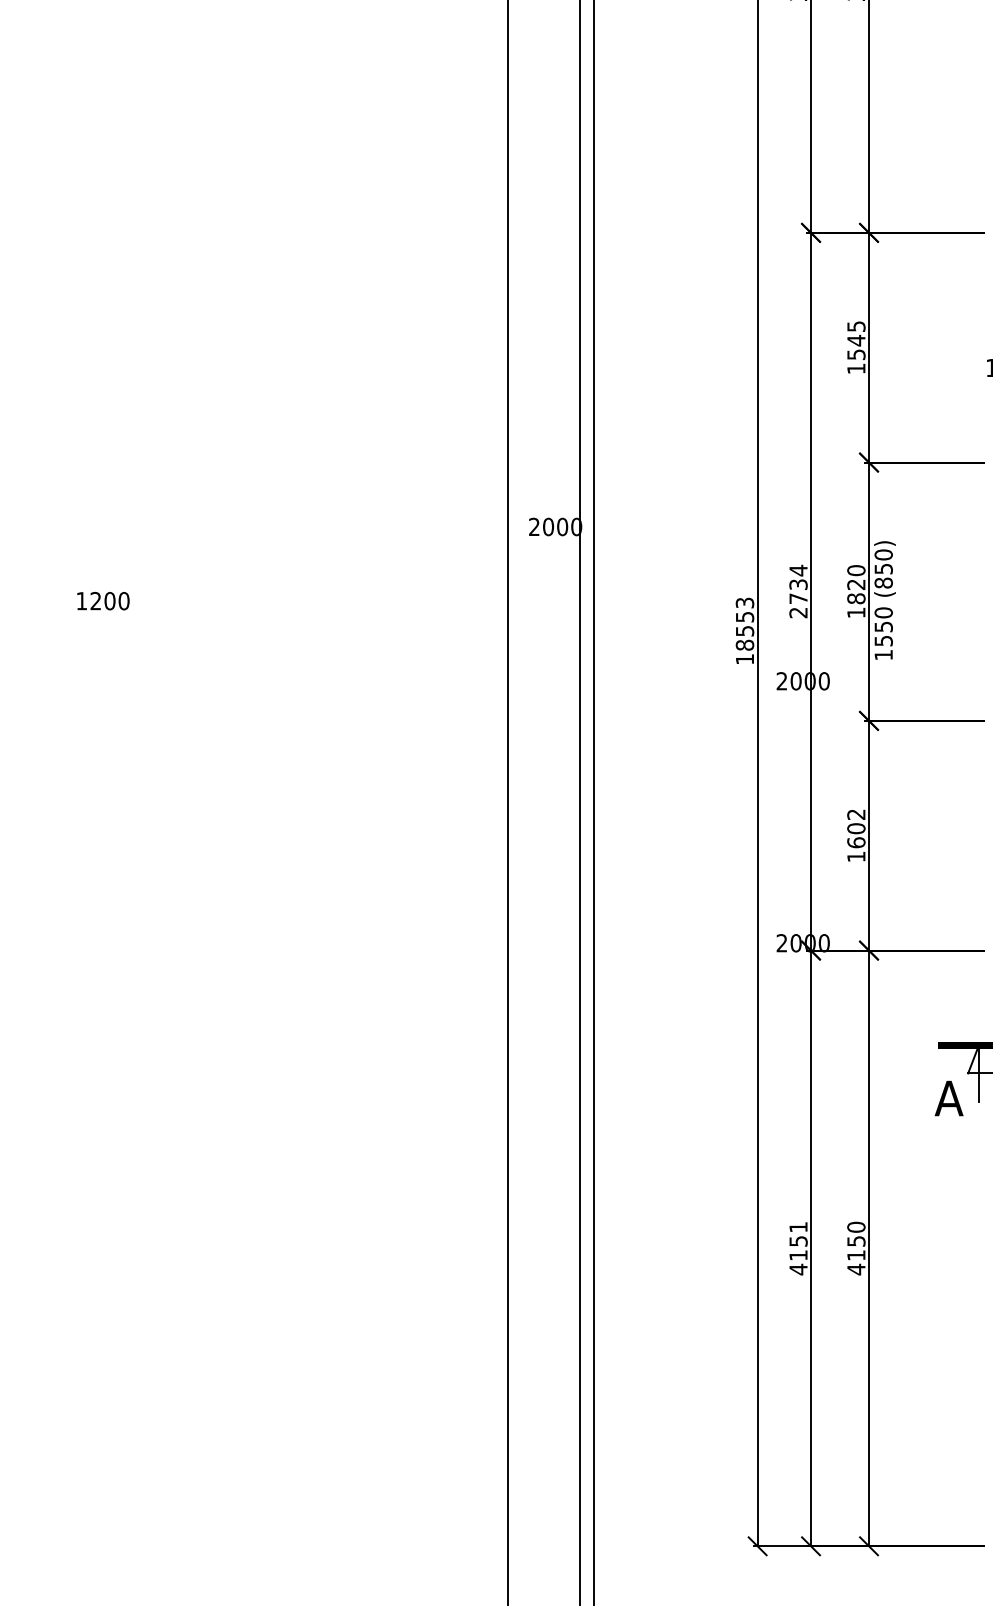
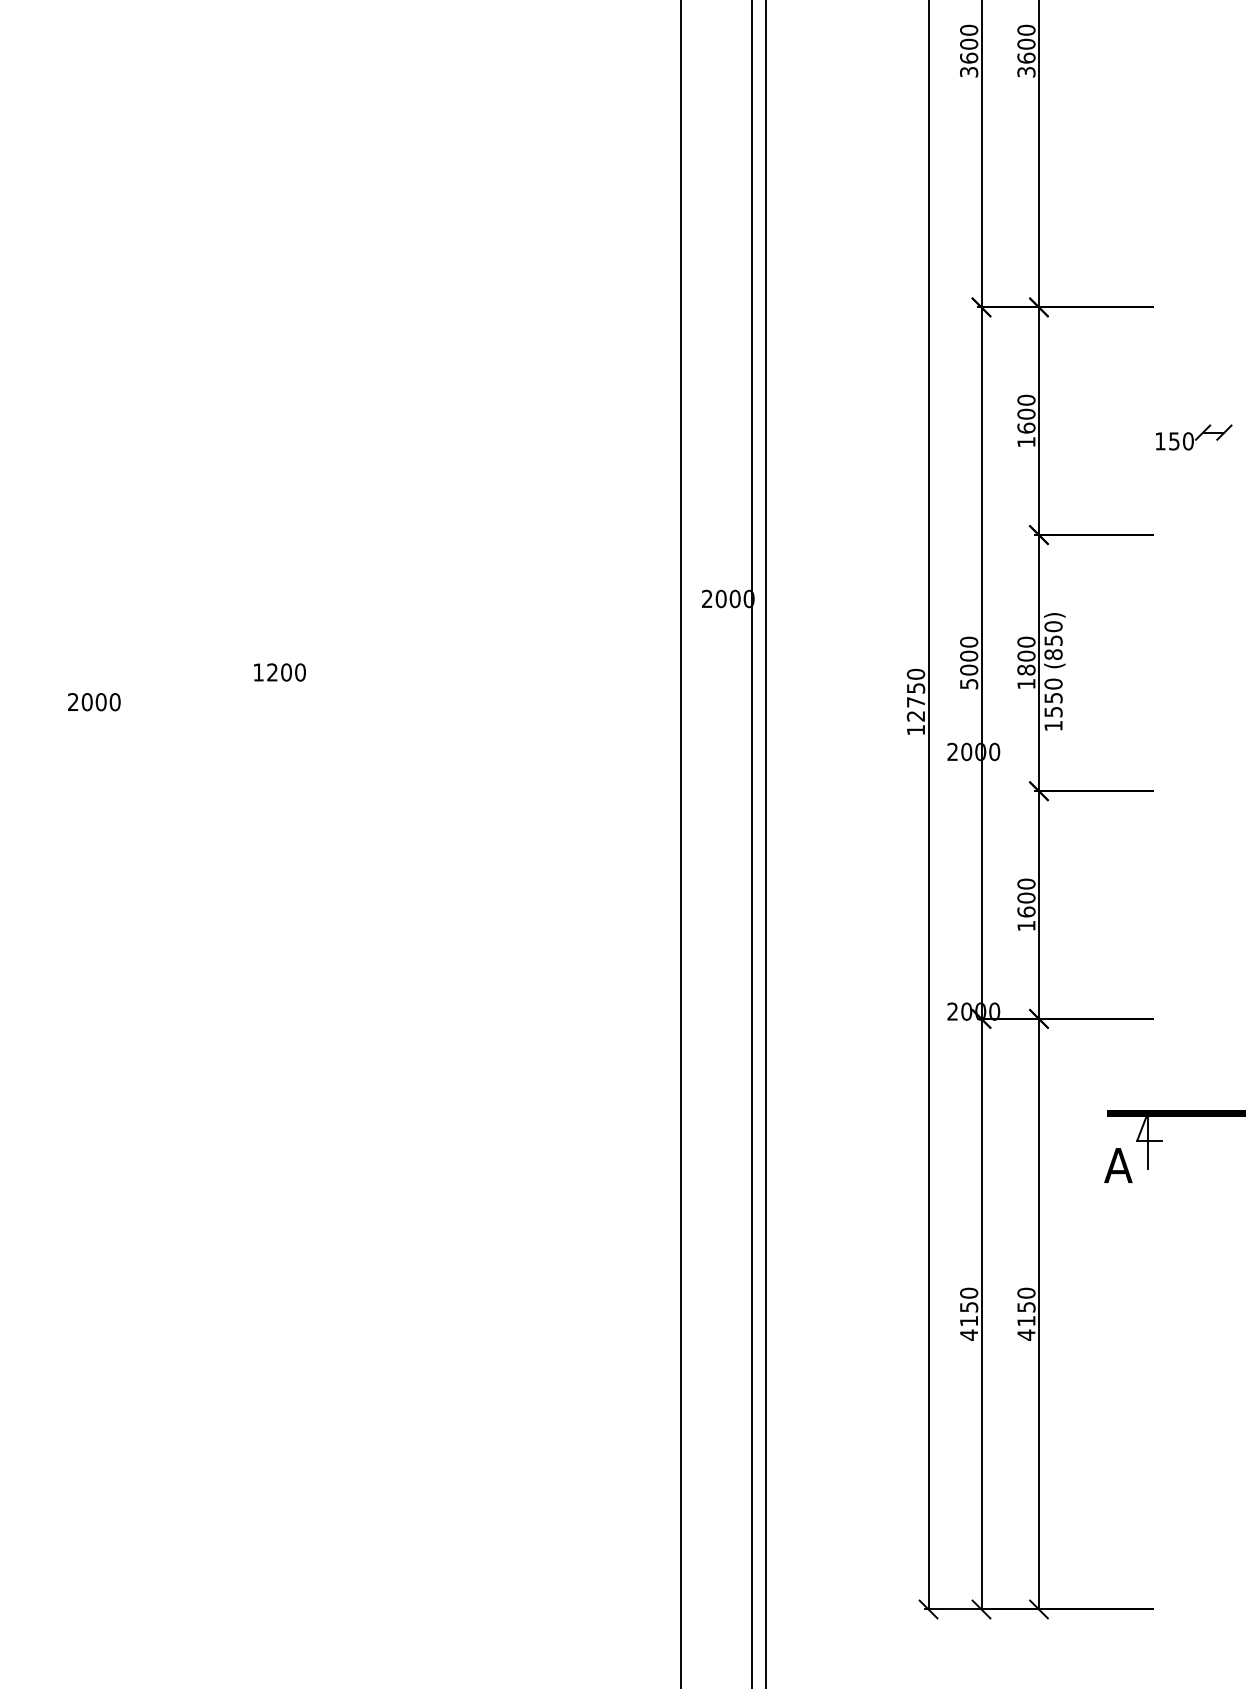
text: (856, 339) -> (1026, 413), 1545 -> 1600
text: (856, 584) -> (1026, 655), 1820 -> 1800
text: (798, 591) -> (969, 662), 2734 -> 5000
text: (744, 623) -> (915, 694), 18553 -> 12750
text: (856, 813) -> (1026, 883), 1602 -> 1600
text: (798, 1226) -> (969, 1292), 4151 -> 4150

